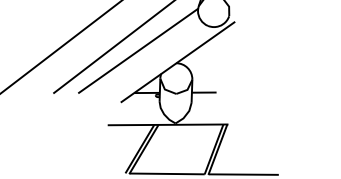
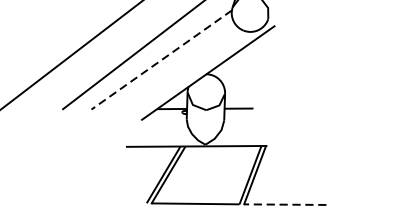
line: (137, 51) -> (160, 60), solid -> dashed
line: (243, 174) -> (284, 204), solid -> dashed

